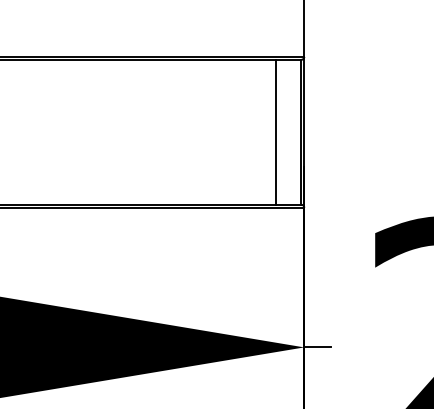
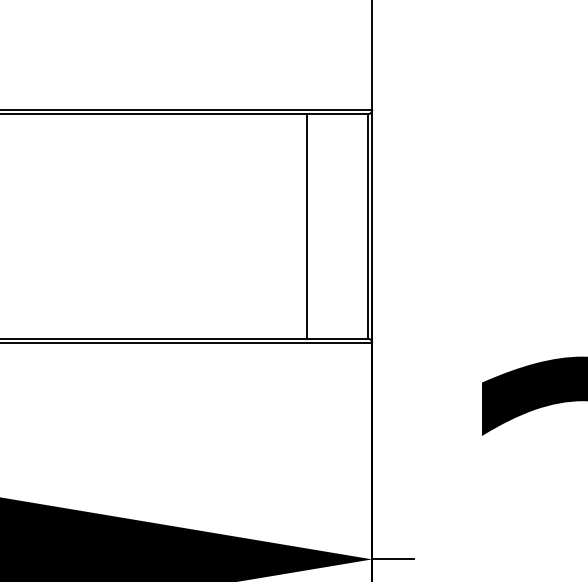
line: (275, 131) -> (306, 225), moved

